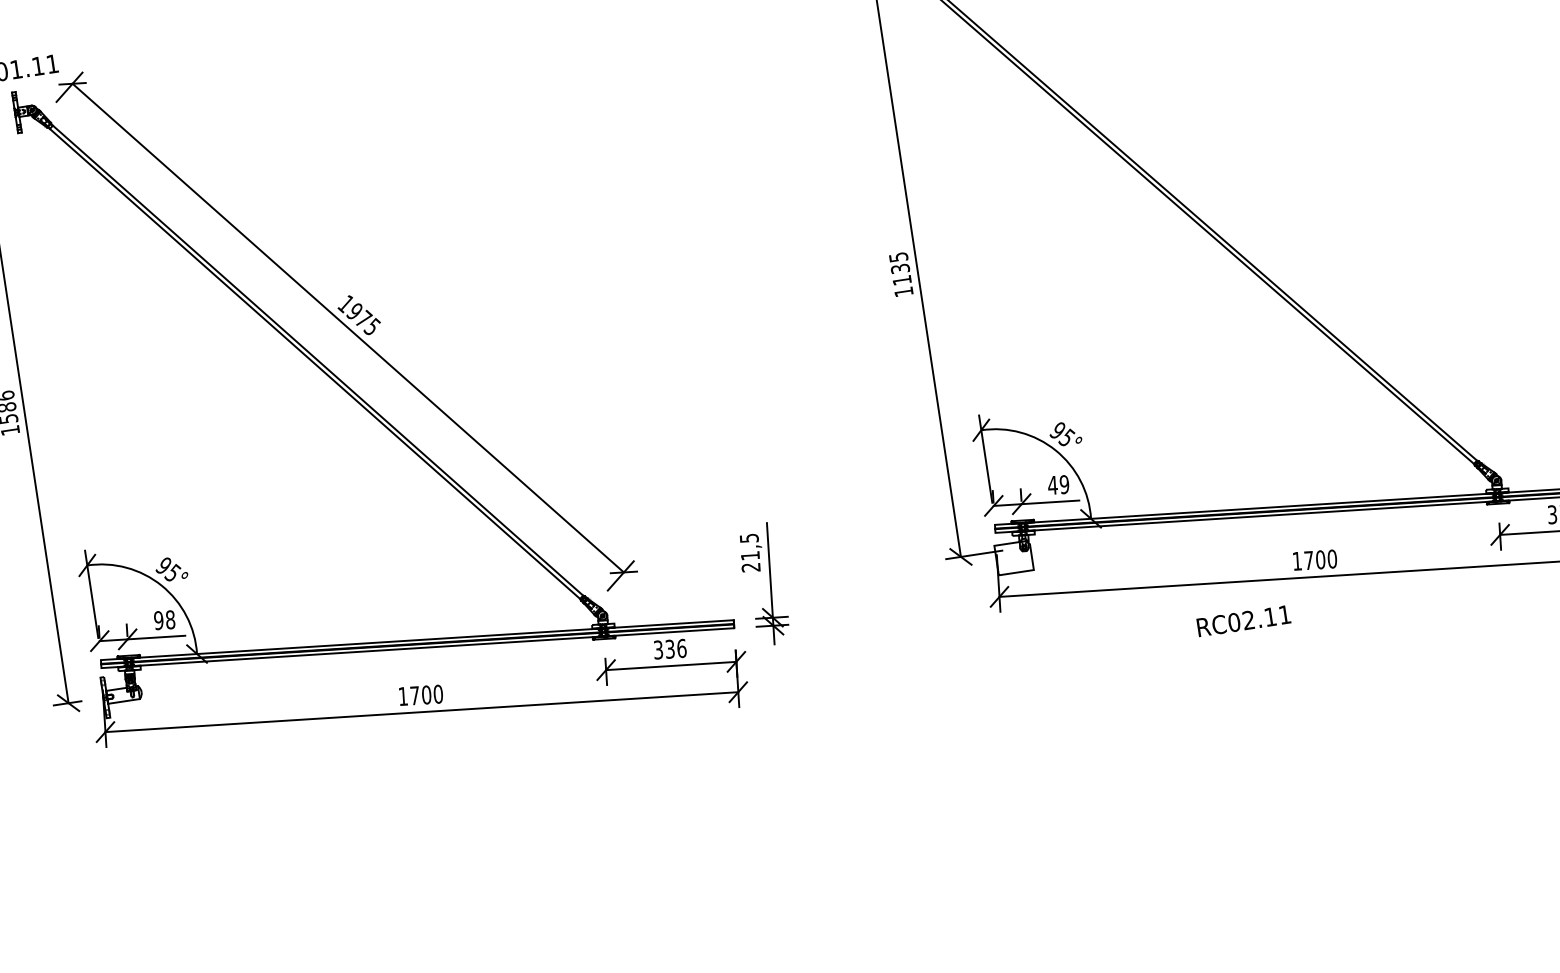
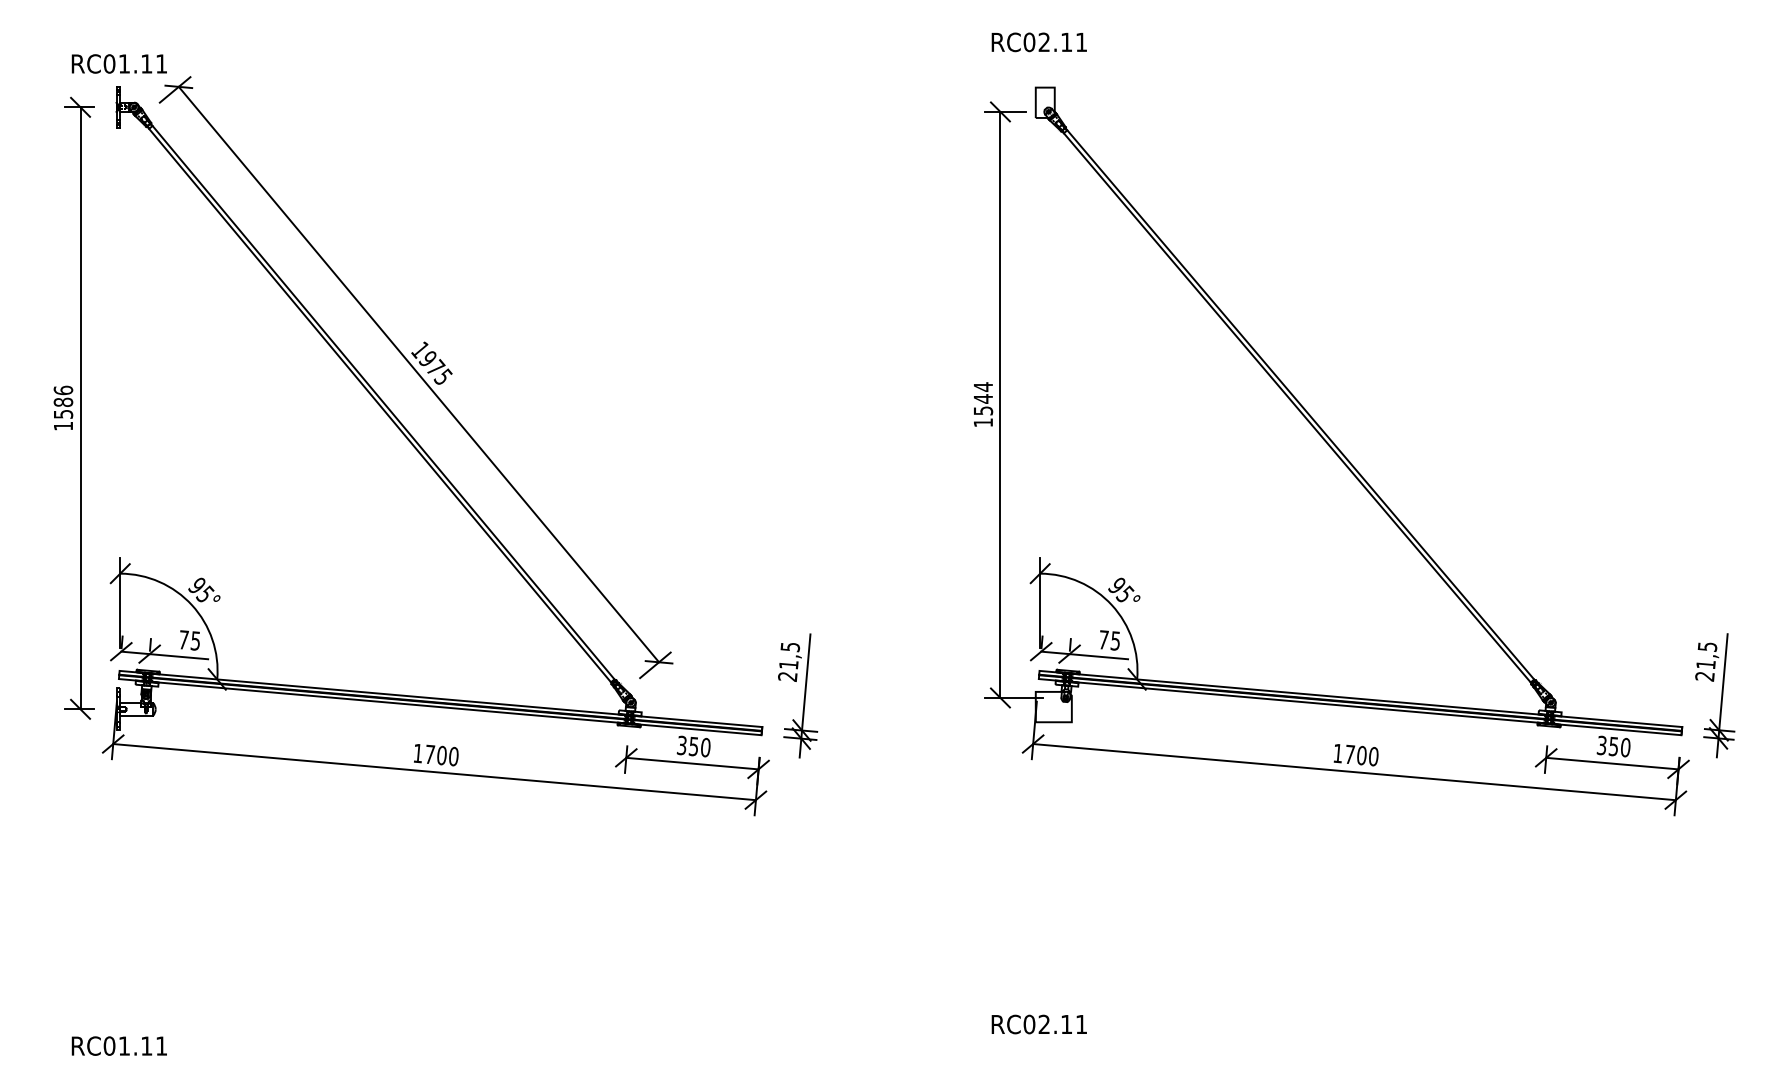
text: (900, 268) -> (983, 398), 1135 -> 1544
text: (1058, 485) -> (1109, 640), 49 -> 75
text: (164, 620) -> (189, 640), 98 -> 75
text: (1243, 621) -> (1038, 1024), moved
text: (676, 648) -> (700, 746), 336 -> 350

